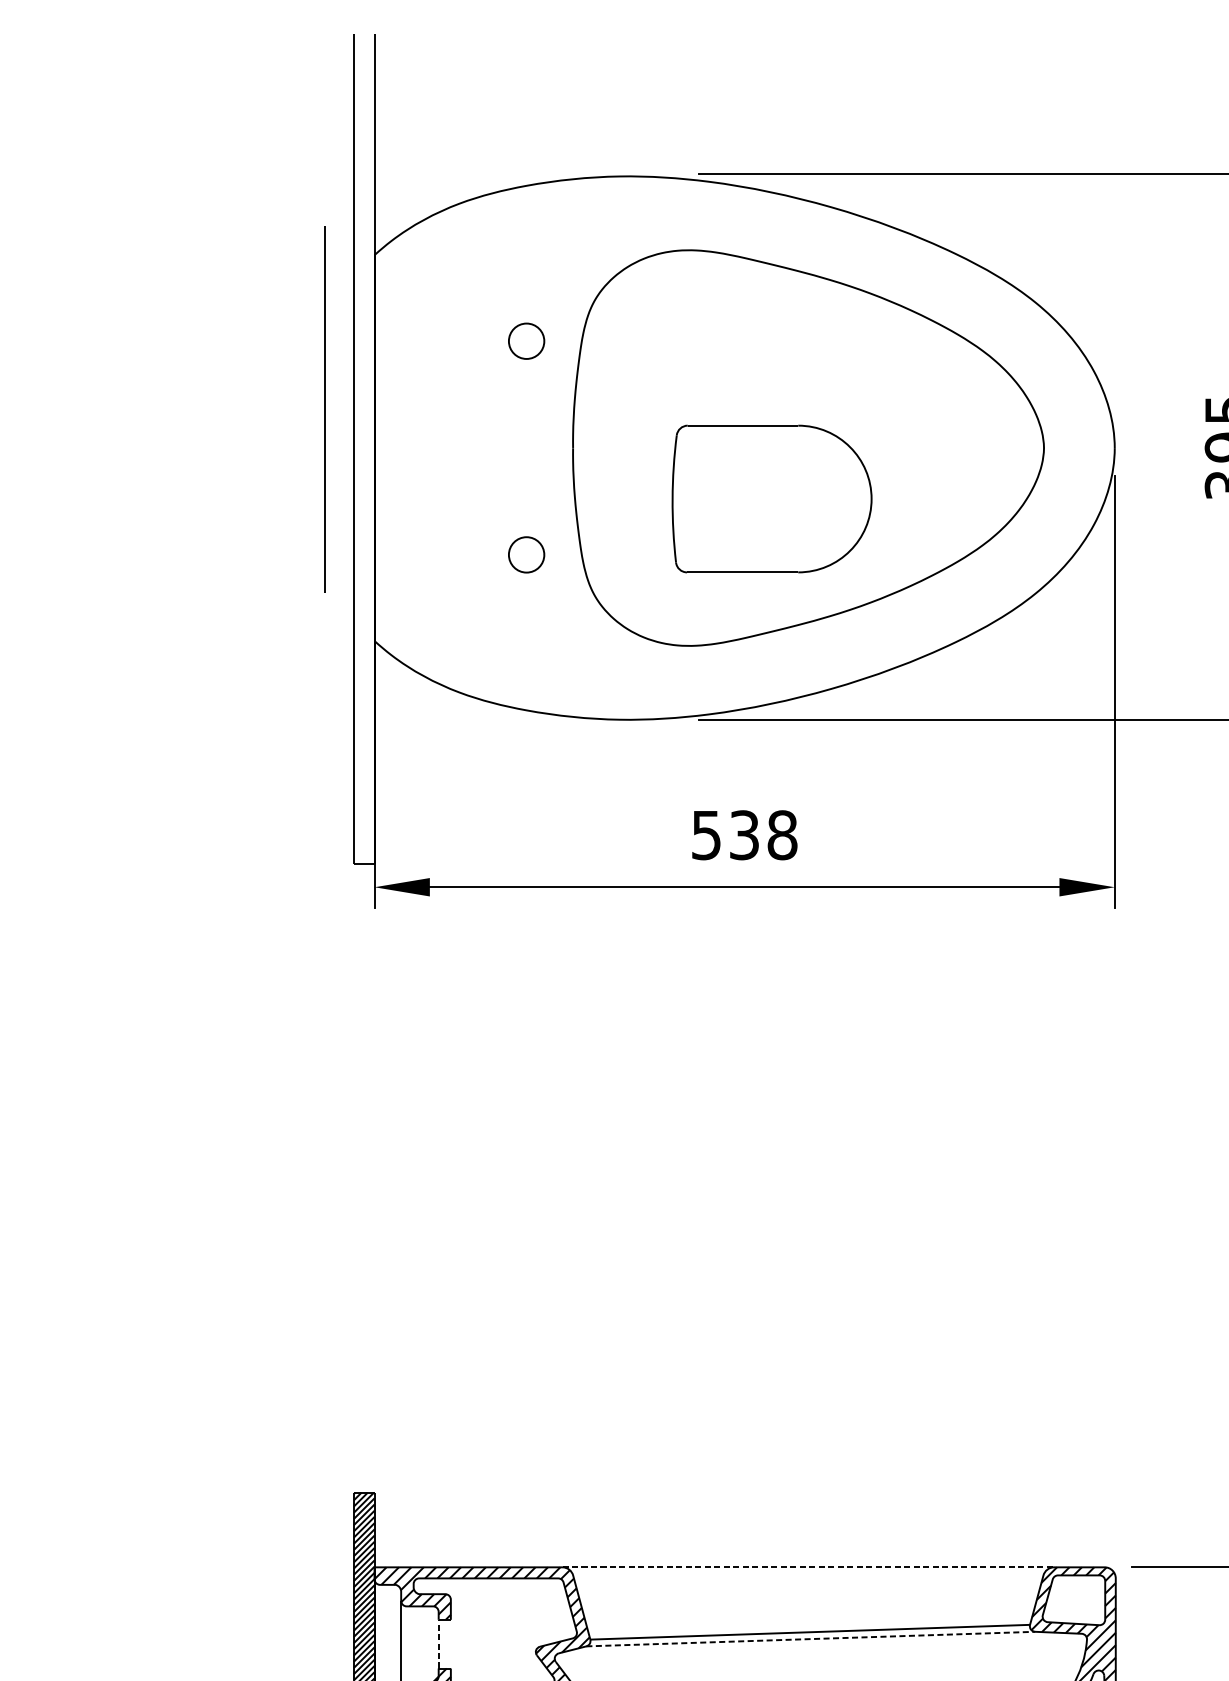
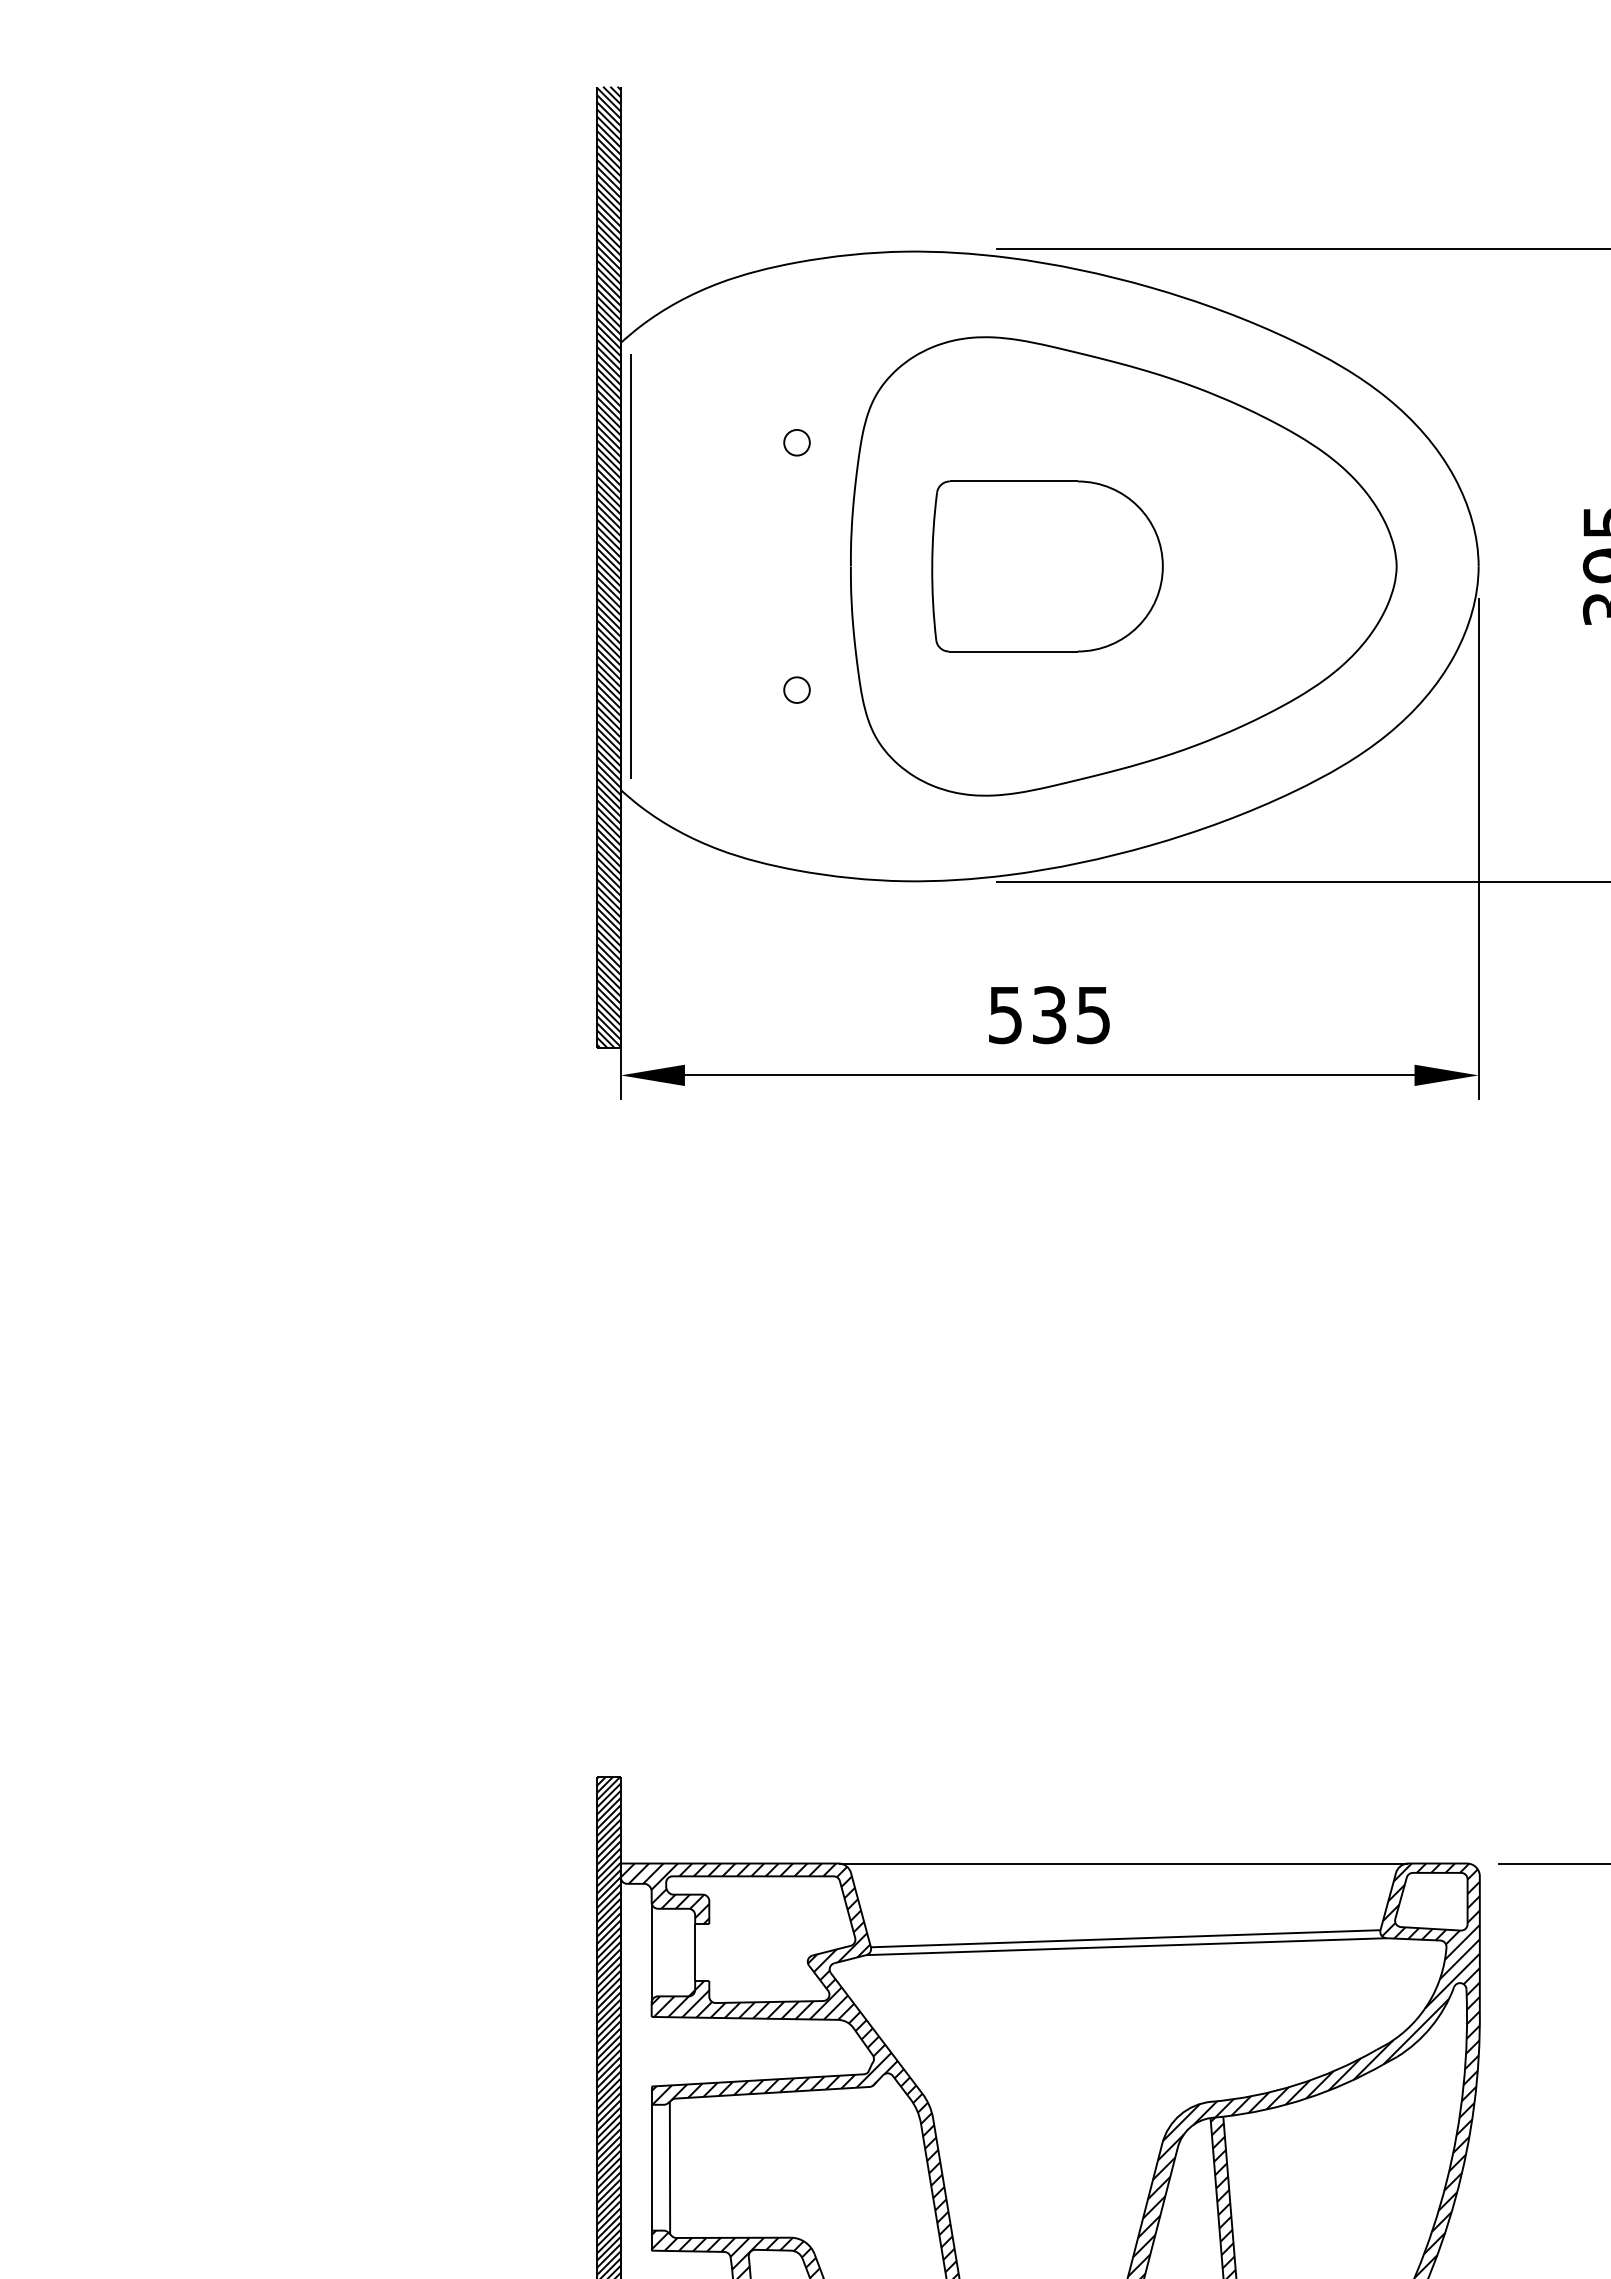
circle: (526, 341) -> (796, 442), size x0.62
line: (325, 409) -> (630, 566), moved
hatch: (363, 448) -> (608, 567), added
part: (772, 499) -> (1047, 566), moved
circle: (526, 554) -> (796, 689), size x0.62
text: (782, 835) -> (1093, 1015), 538 -> 535
line: (808, 1567) -> (1123, 1863), dashed -> solid
line: (810, 1638) -> (1126, 1946), dashed -> solid
line: (438, 1644) -> (695, 1952), dashed -> solid

